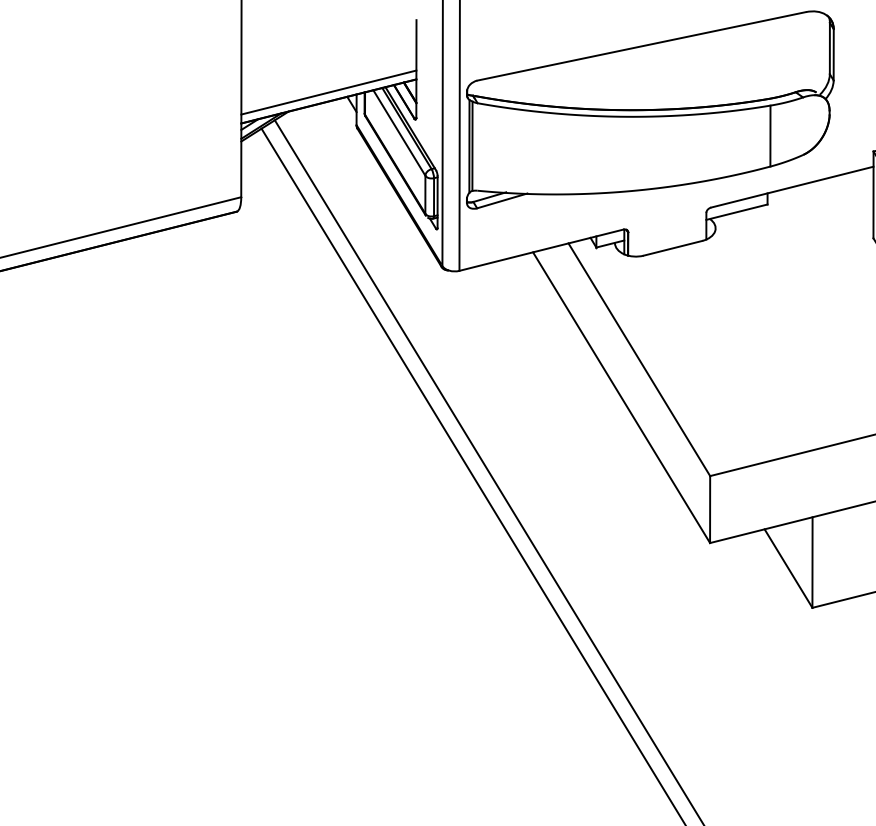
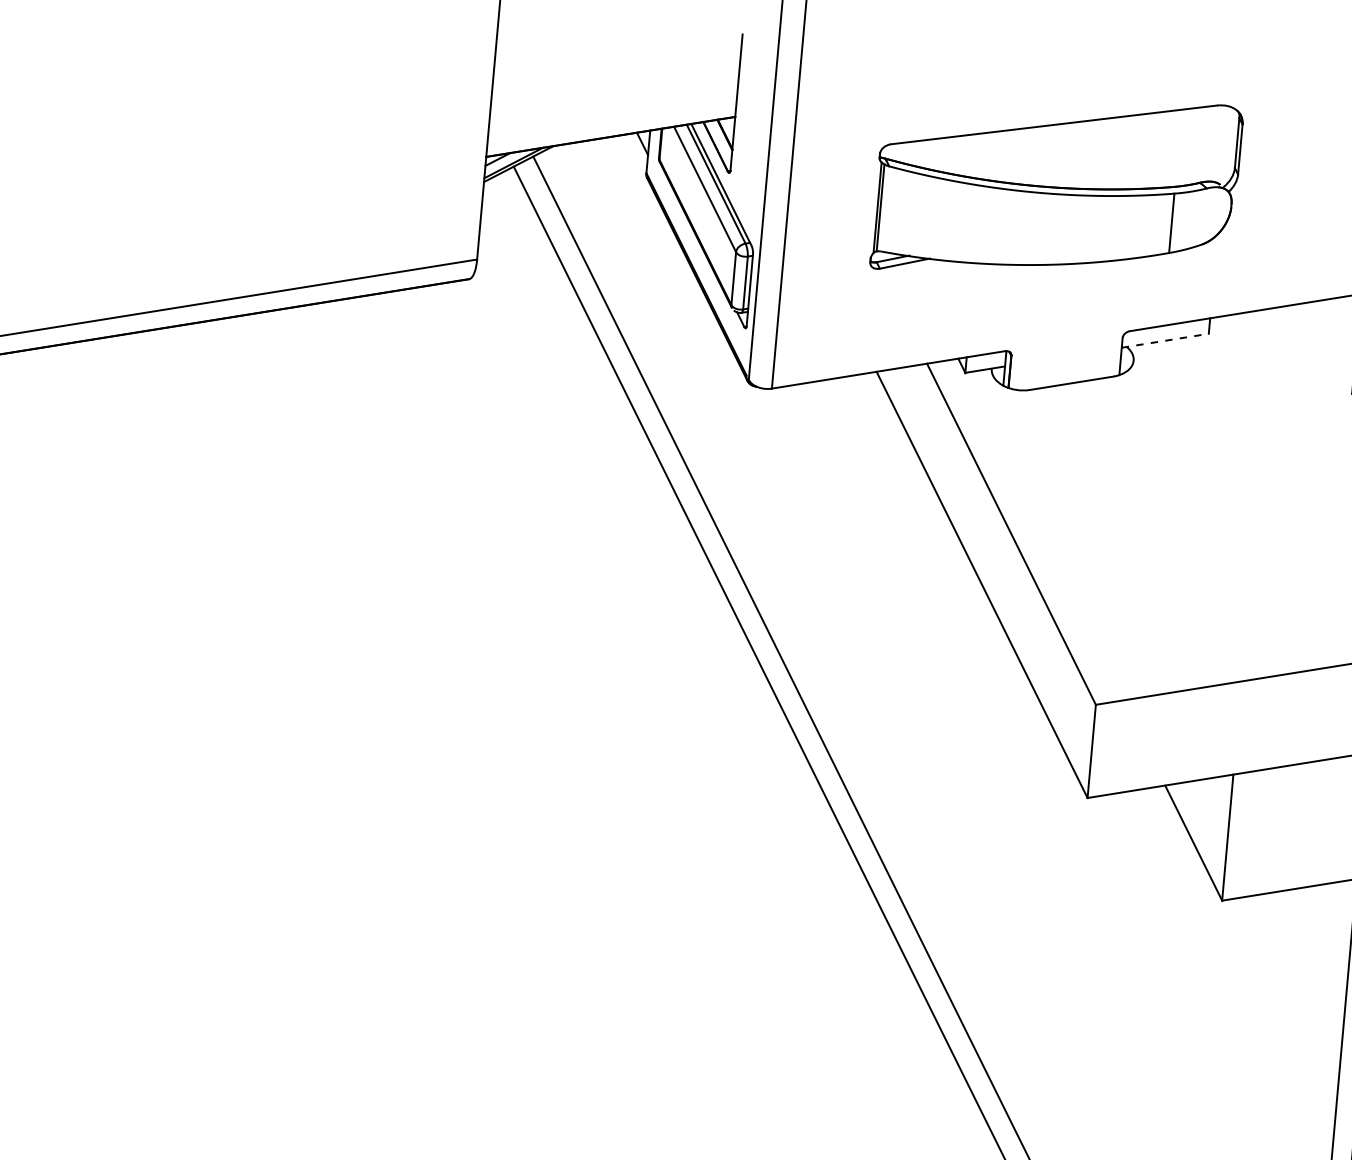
line: (328, 92) -> (611, 124), removed
part: (649, 108) -> (1056, 186), size x0.7
line: (737, 211) -> (1165, 340), solid -> dashed

